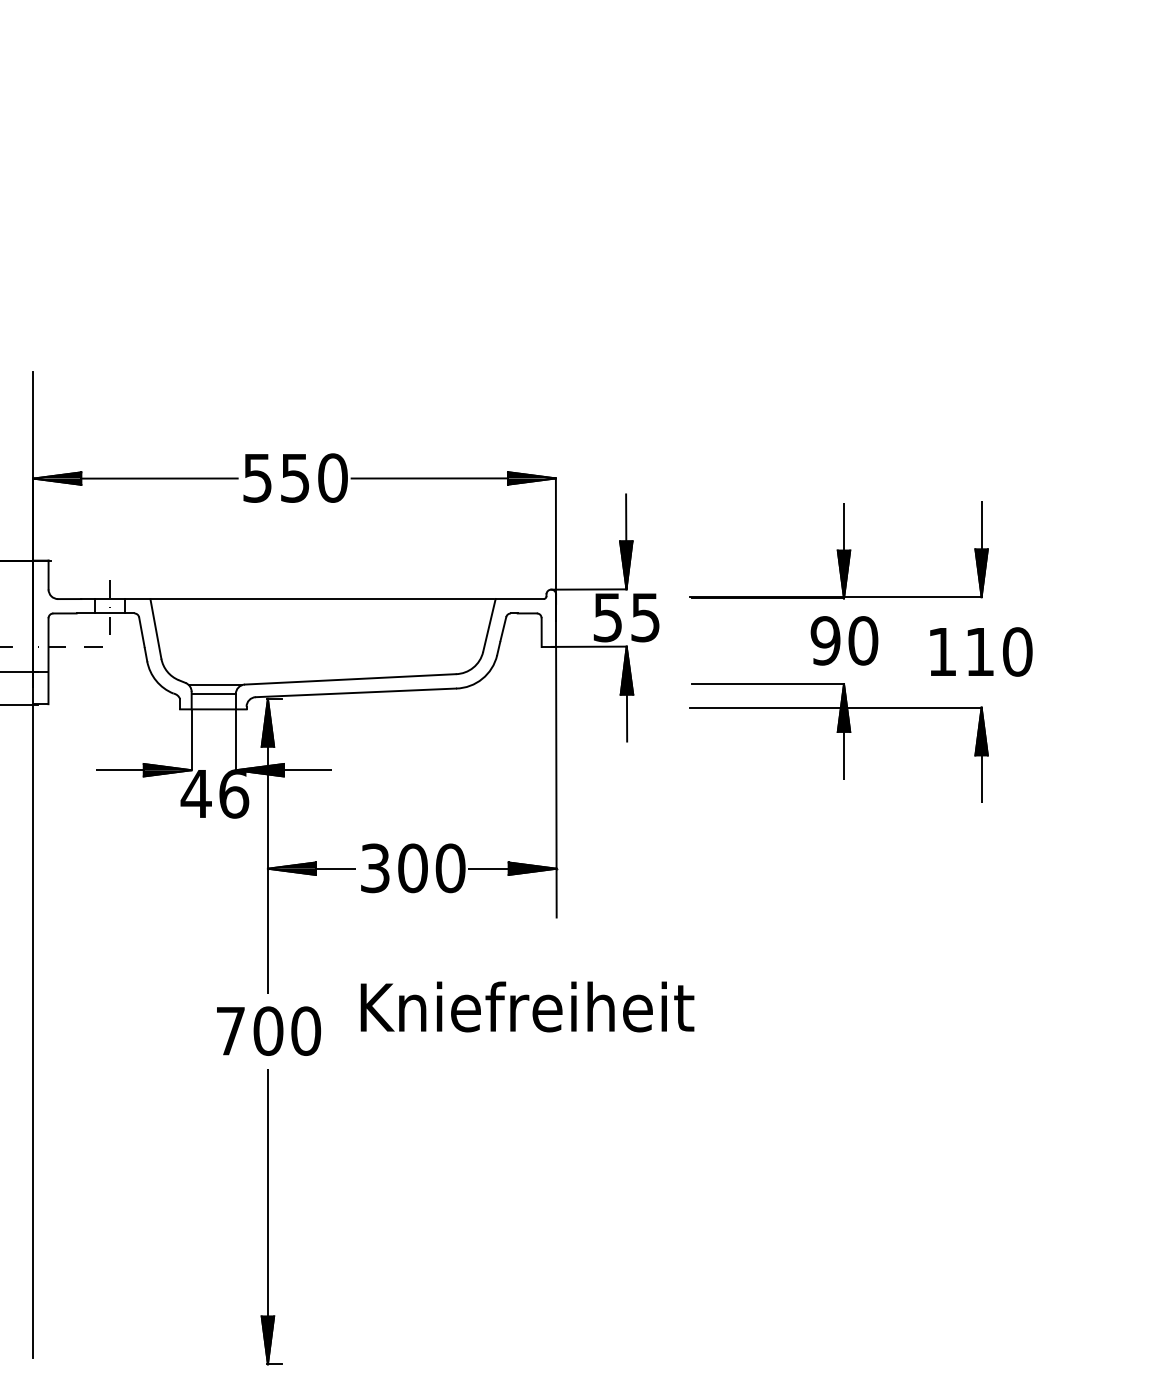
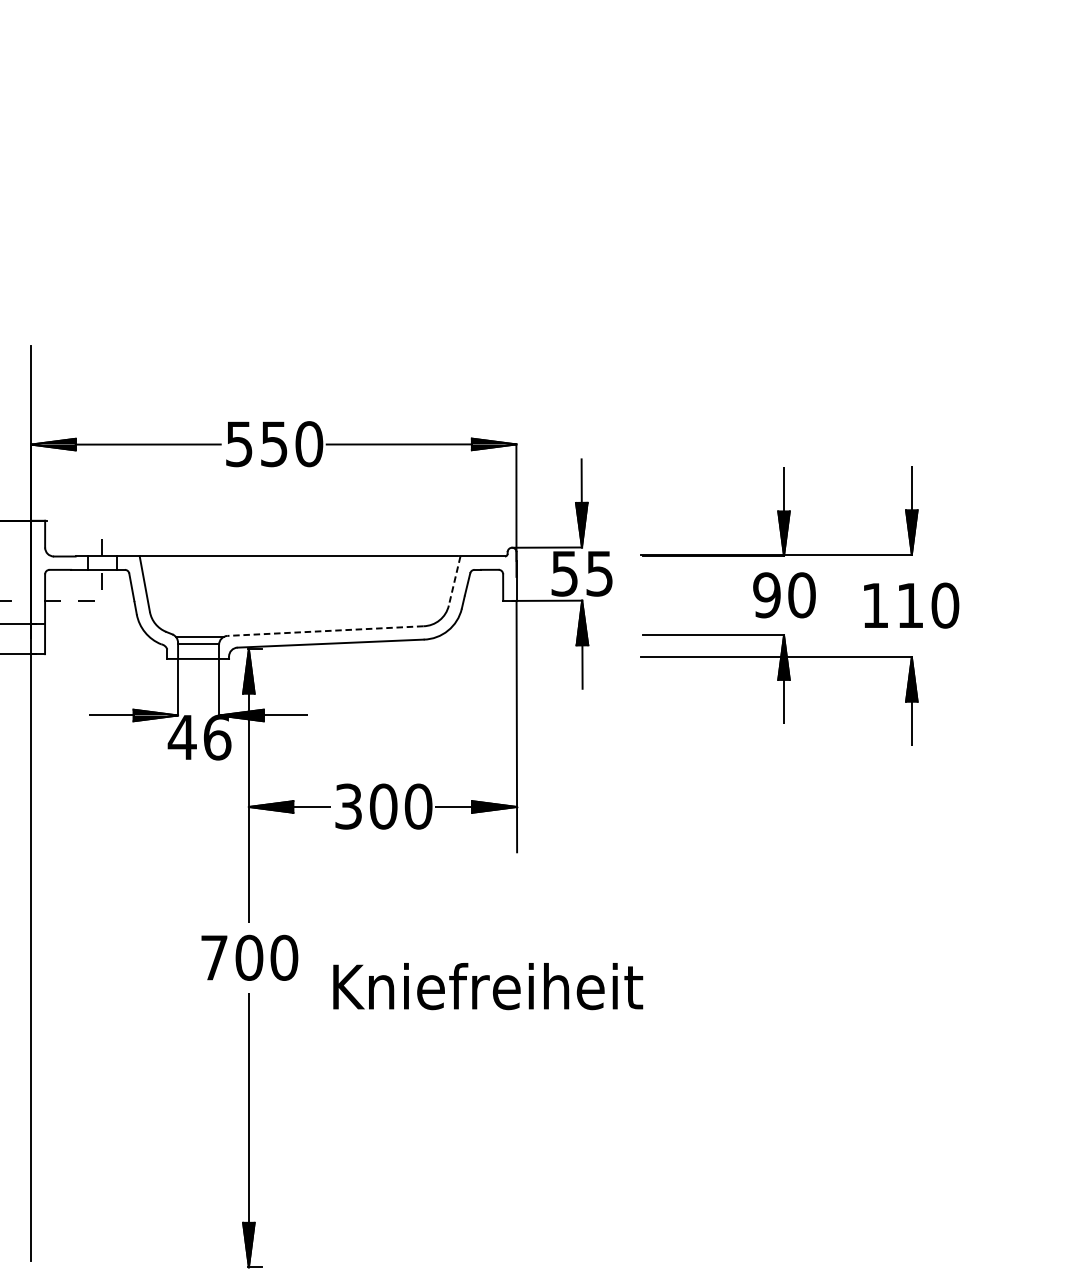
line: (489, 625) -> (454, 581), solid -> dashed
line: (350, 679) -> (325, 631), solid -> dashed
text: (527, 1006) -> (488, 986), moved

